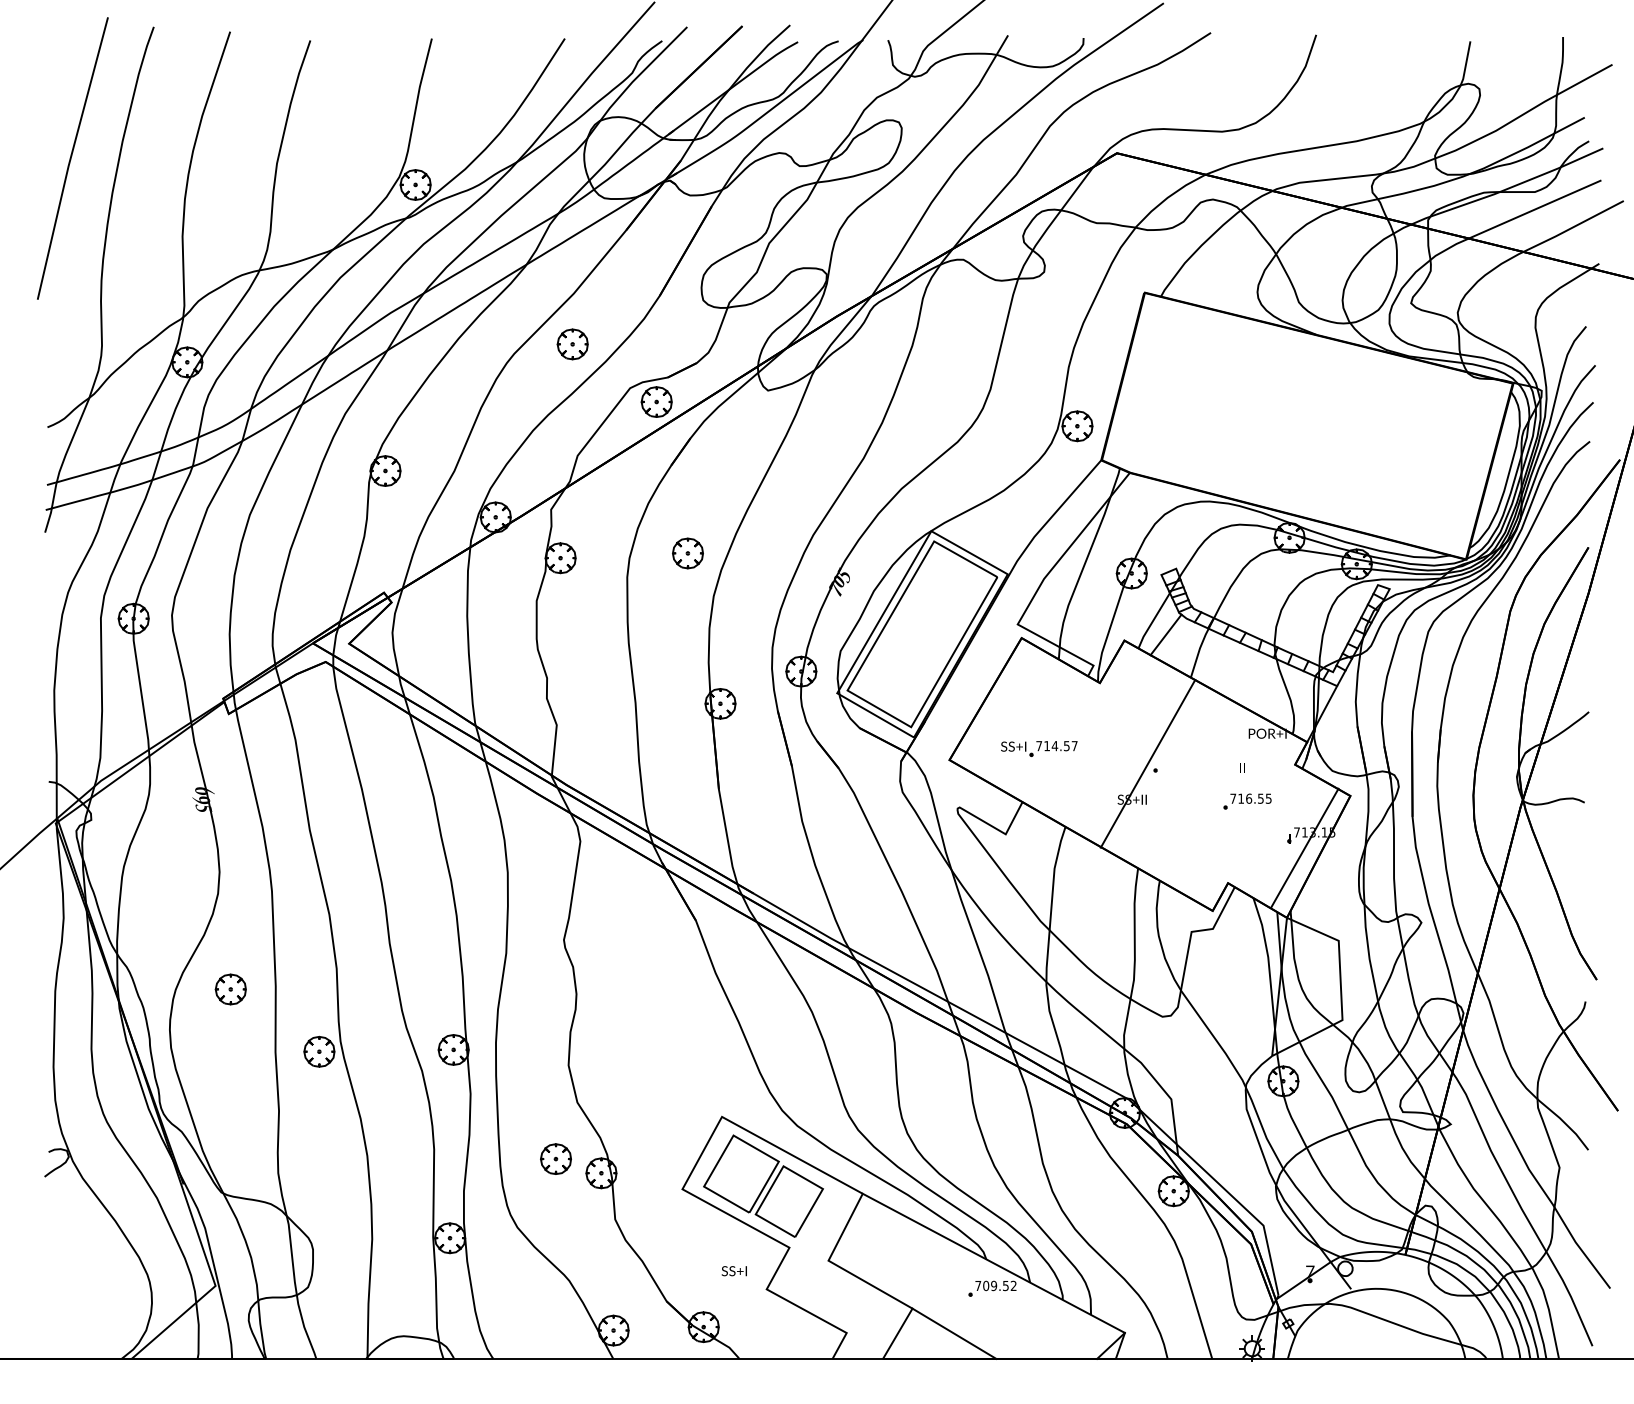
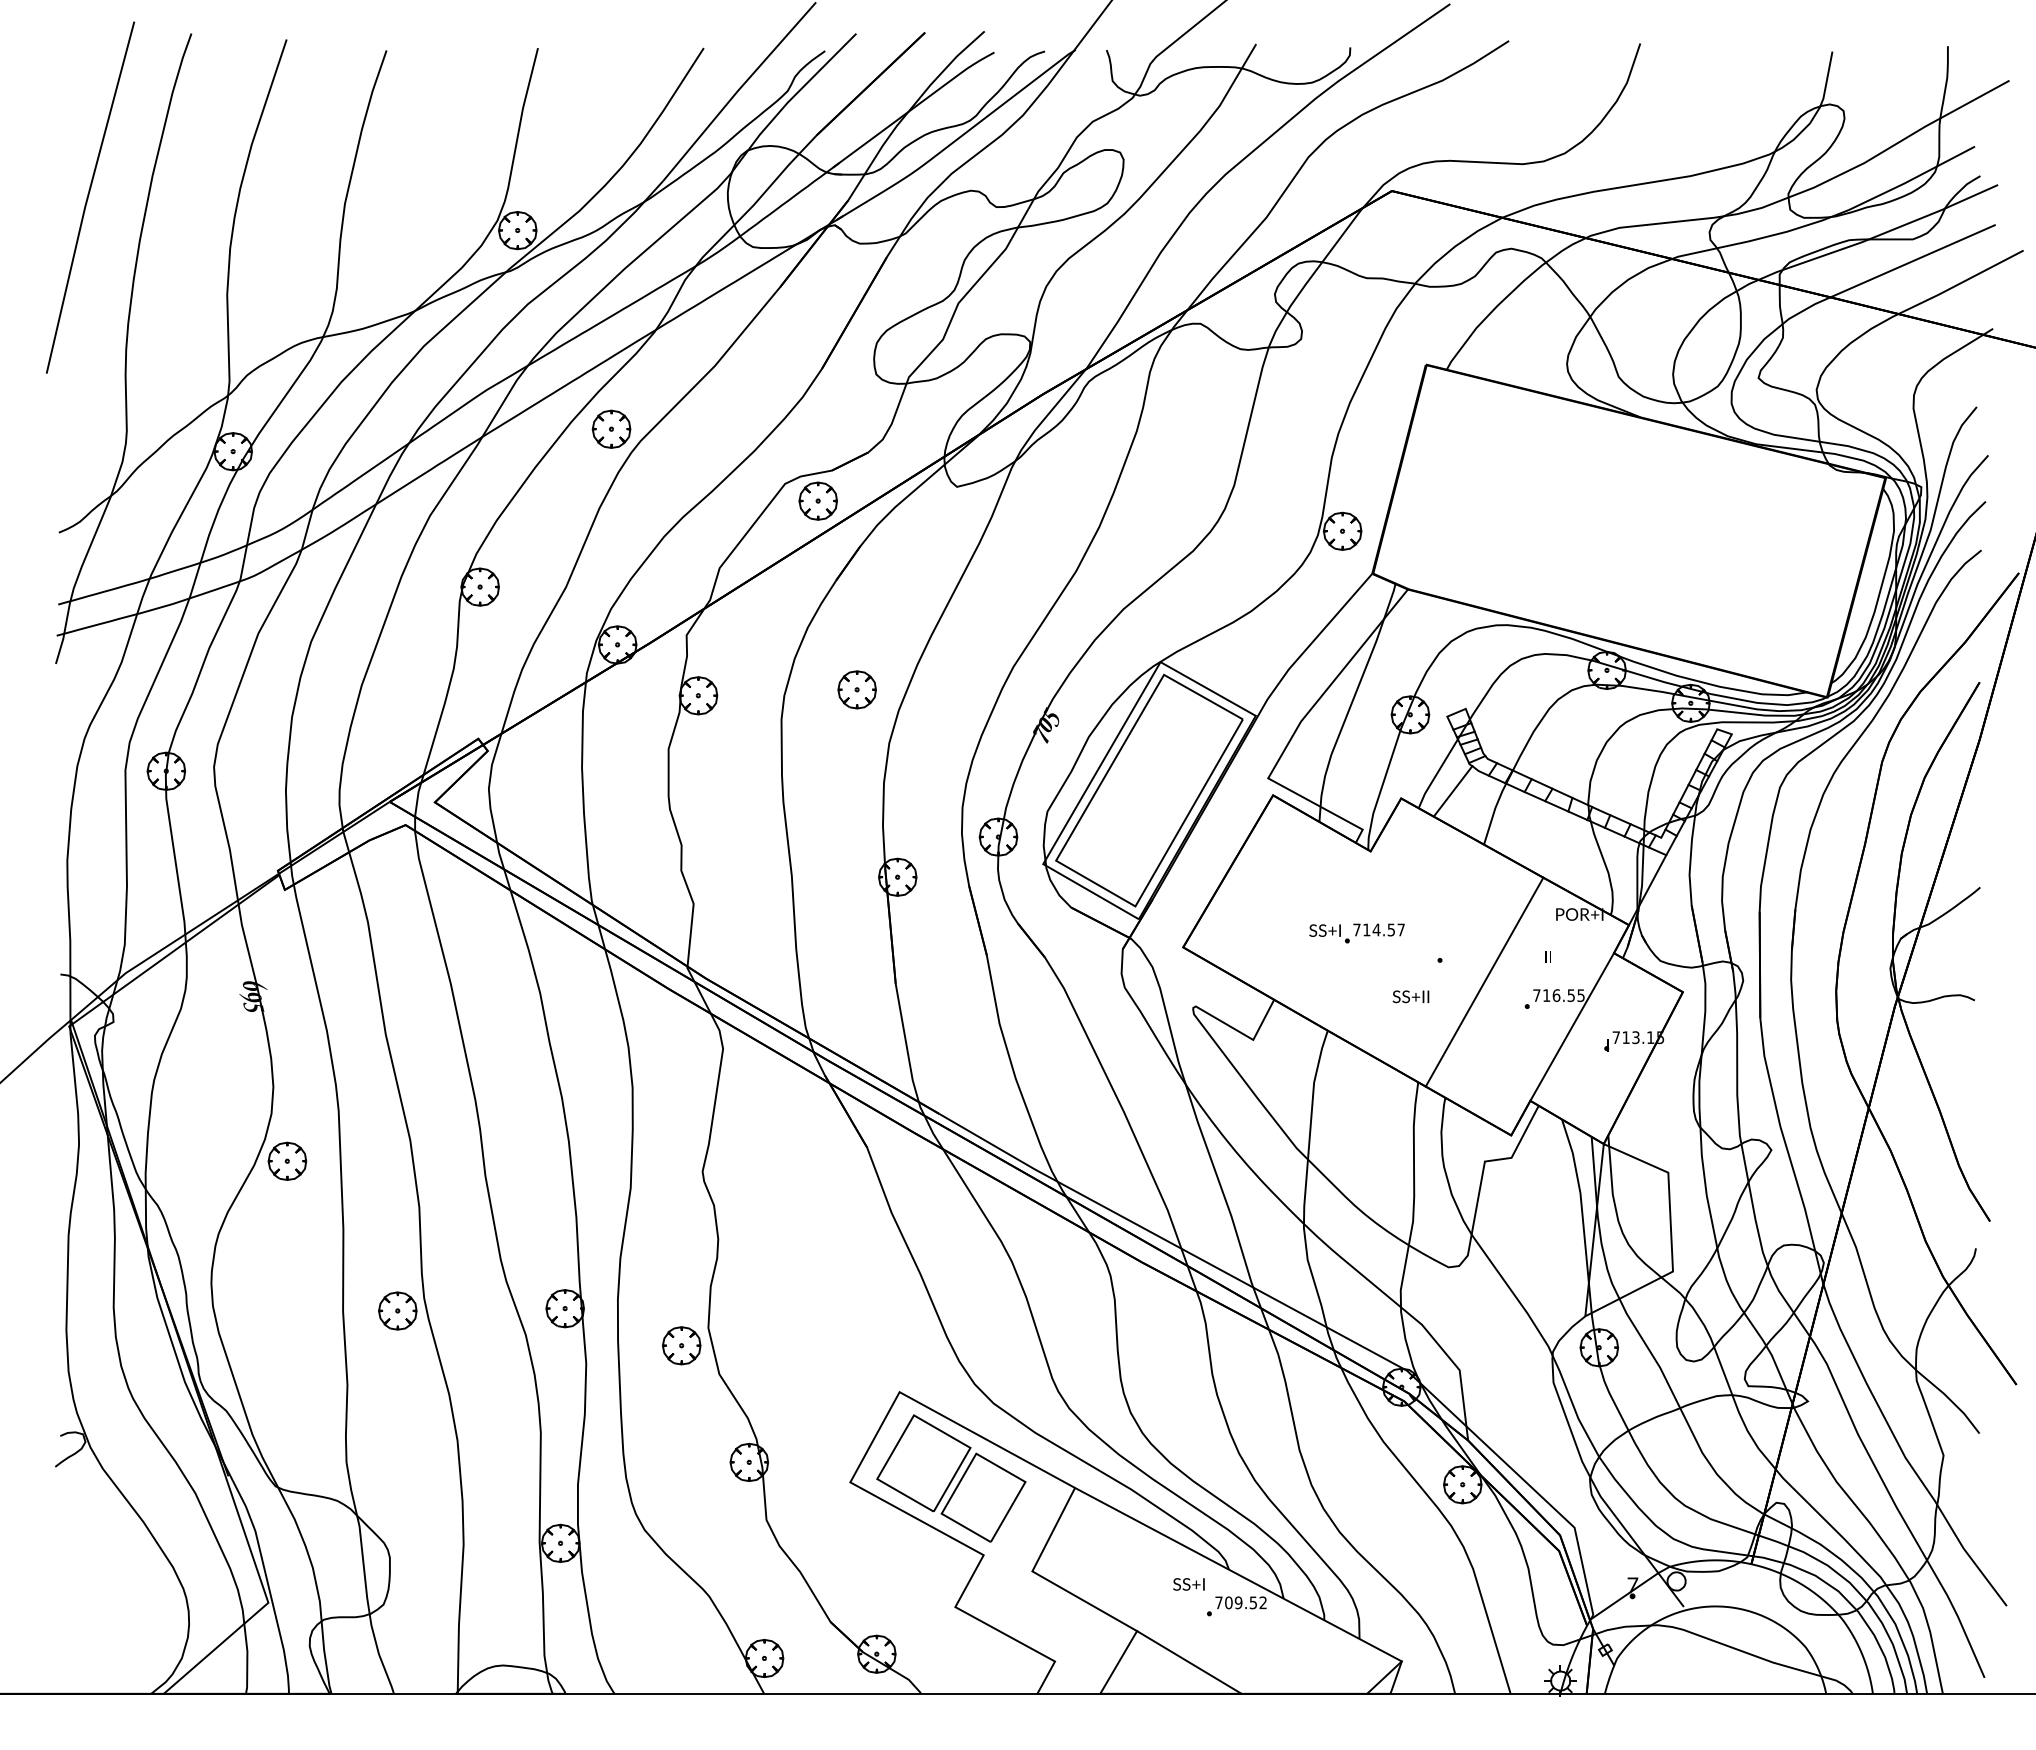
part: (572, 343) -> (611, 428), moved
part: (1038, 748) -> (1356, 933), moved
line: (1147, 763) -> (1484, 981), moved
line: (1305, 847) -> (1572, 1026), moved
part: (230, 988) -> (287, 1160), moved
part: (555, 1158) -> (681, 1345), moved
text: (733, 1271) -> (1188, 1584), moved

